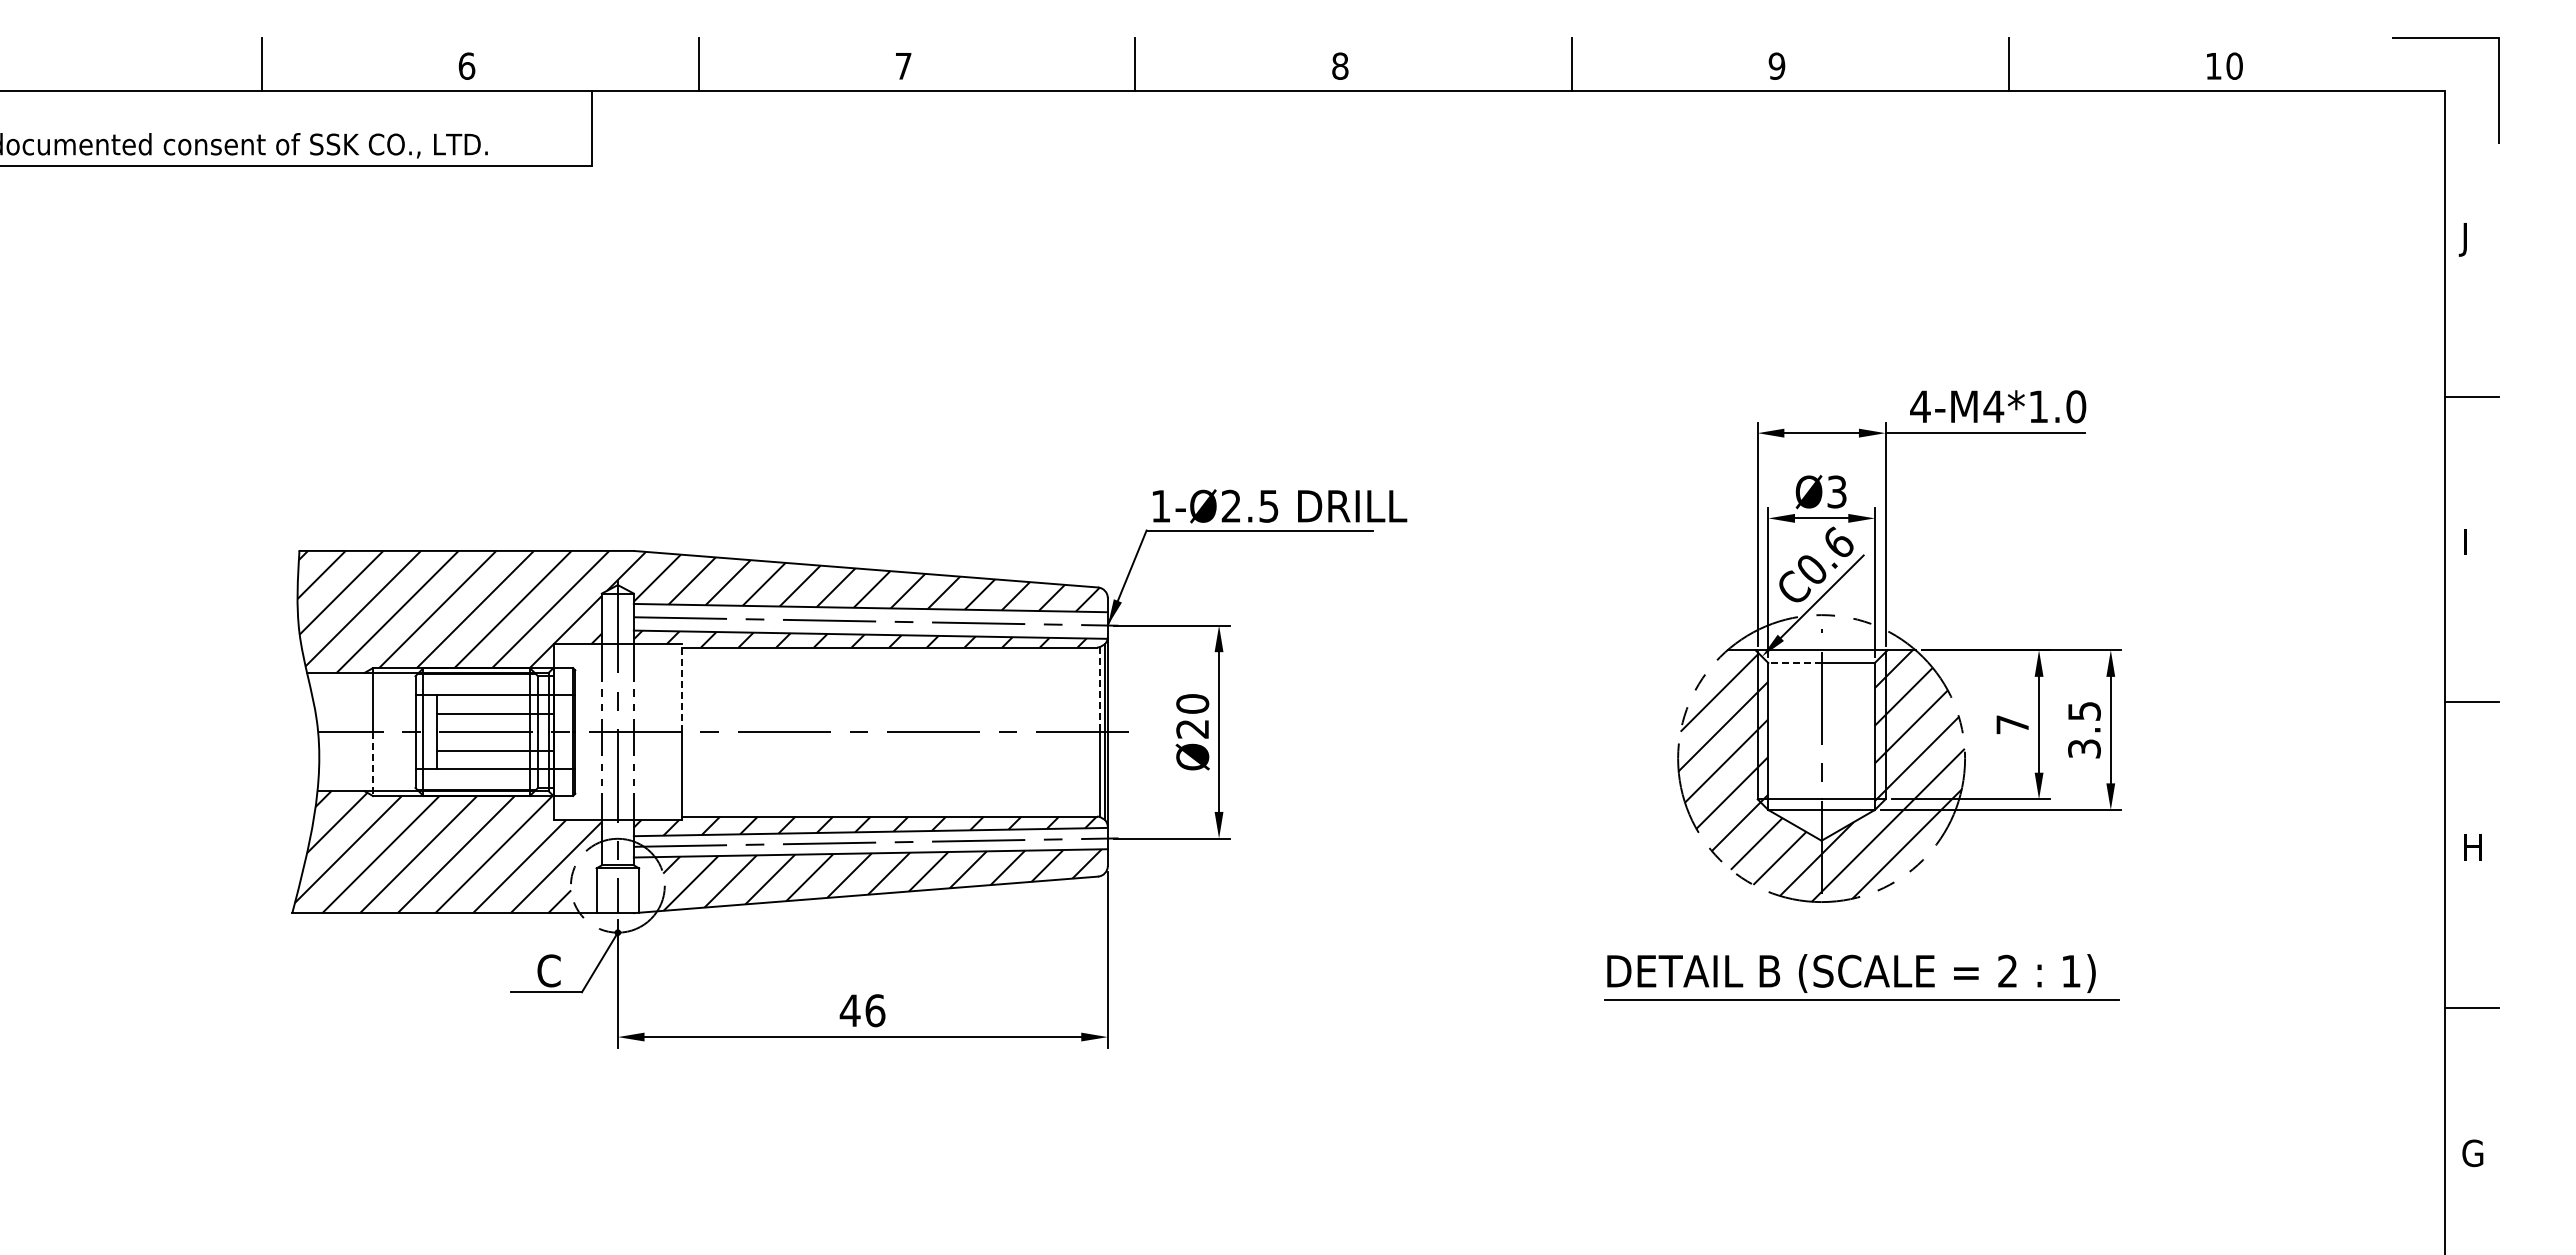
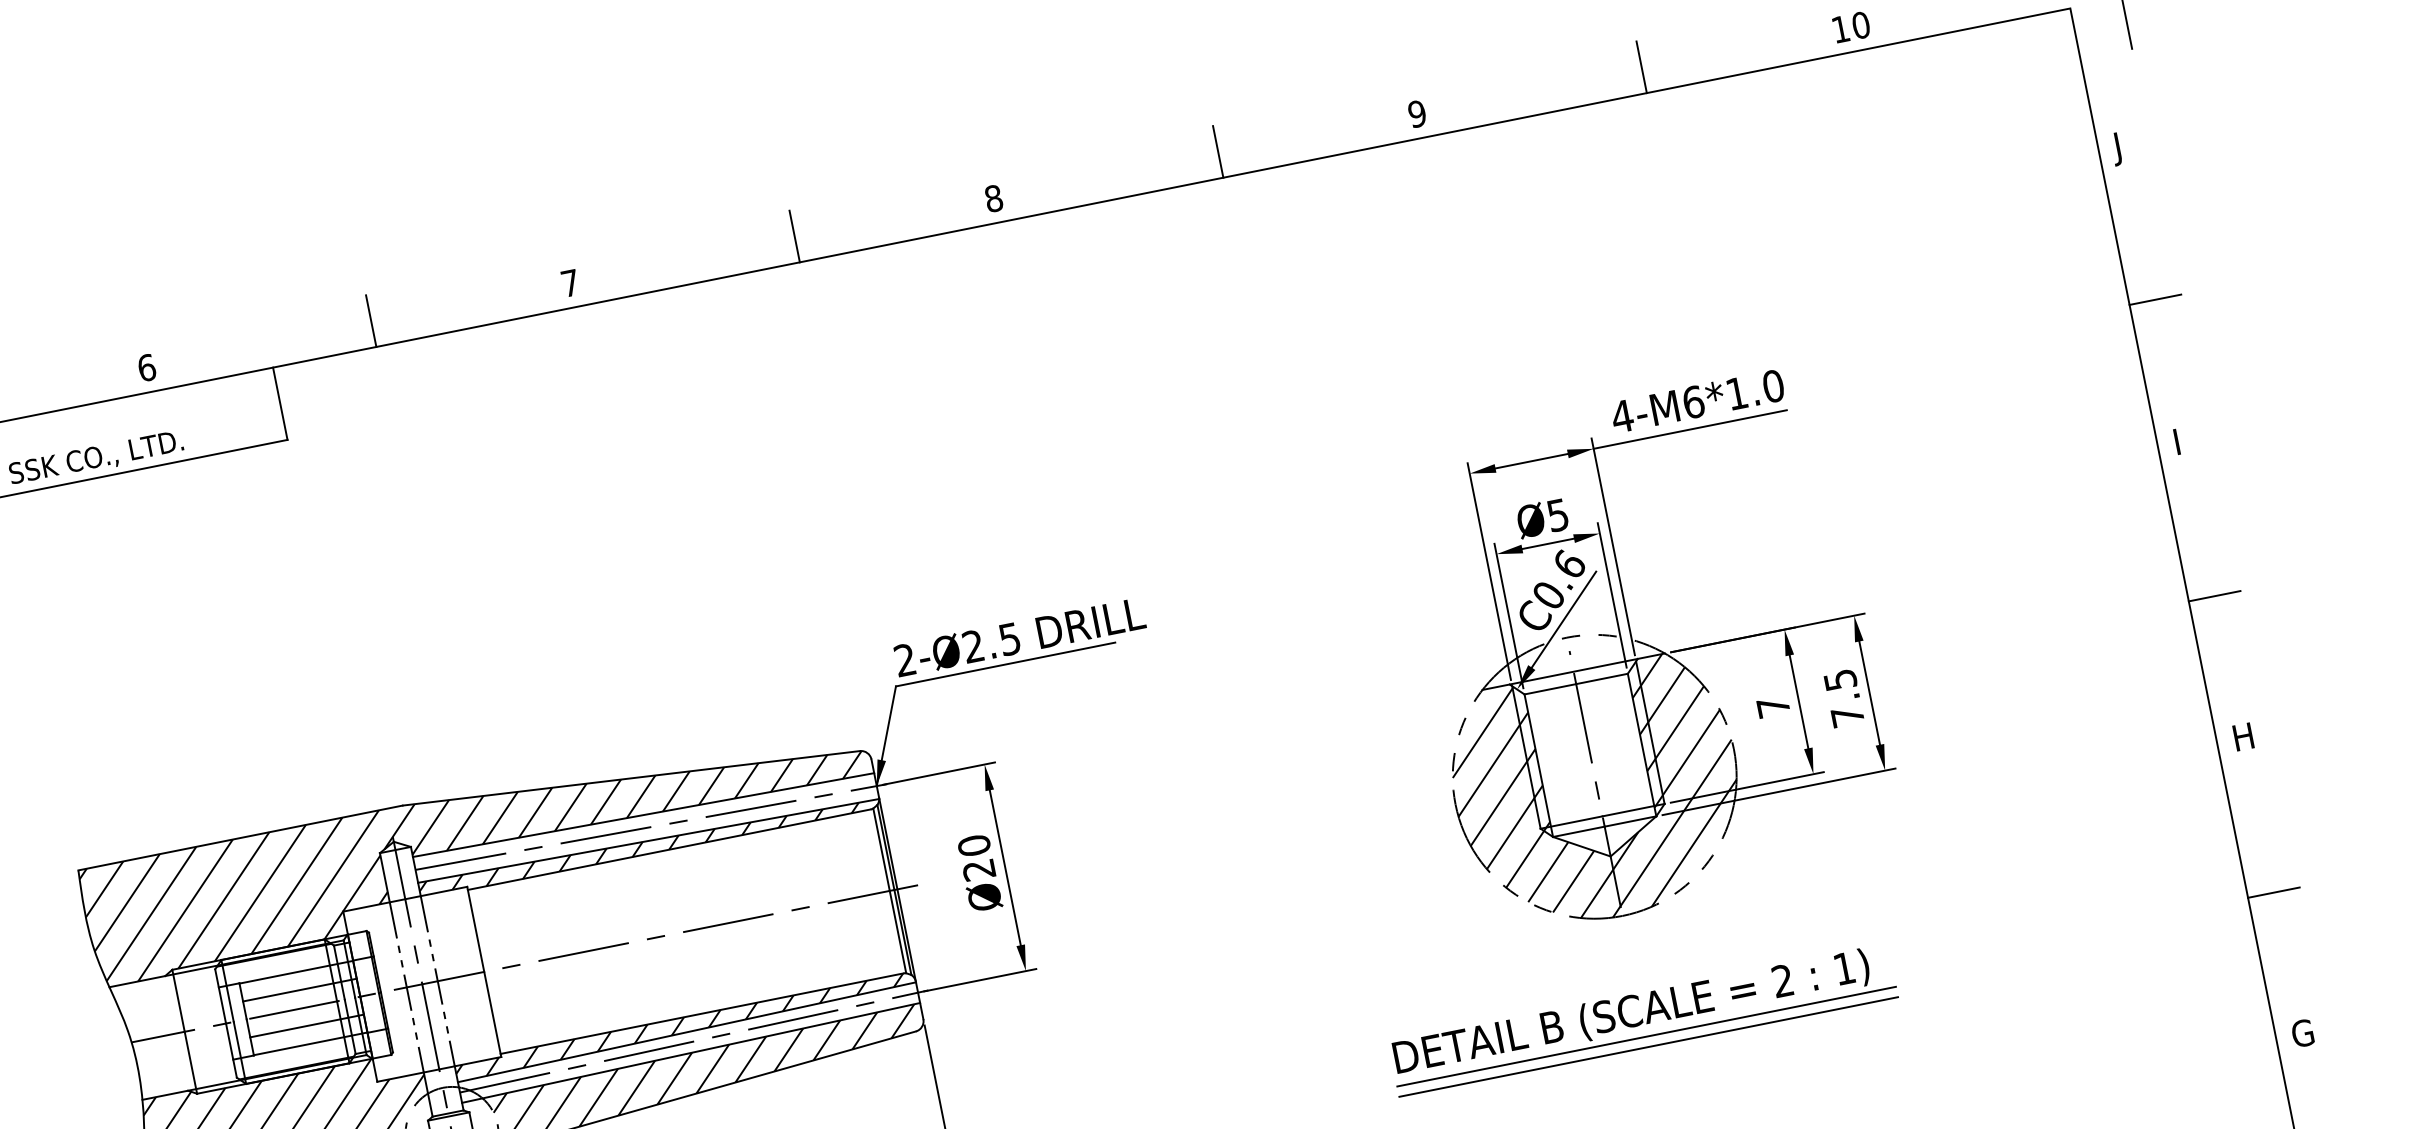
text: (1993, 406) -> (1693, 402), 4-M4*1.0 -> 4-M6*1.0
text: (1837, 491) -> (1558, 514), Ø3 -> Ø5
text: (1160, 505) -> (904, 659), 1-Ø2.5 -> 2-Ø2.5
line: (1794, 663) -> (1550, 689), dashed -> solid
line: (681, 688) -> (475, 929), dashed -> solid
line: (1099, 690) -> (881, 850), dashed -> solid
text: (2084, 748) -> (1847, 716), 3.5 -> 7.5
line: (372, 764) -> (190, 1063), dashed -> solid
part: (1861, 977) -> (1642, 1015), moved
line: (1821, 1037) -> (1648, 1047), added

